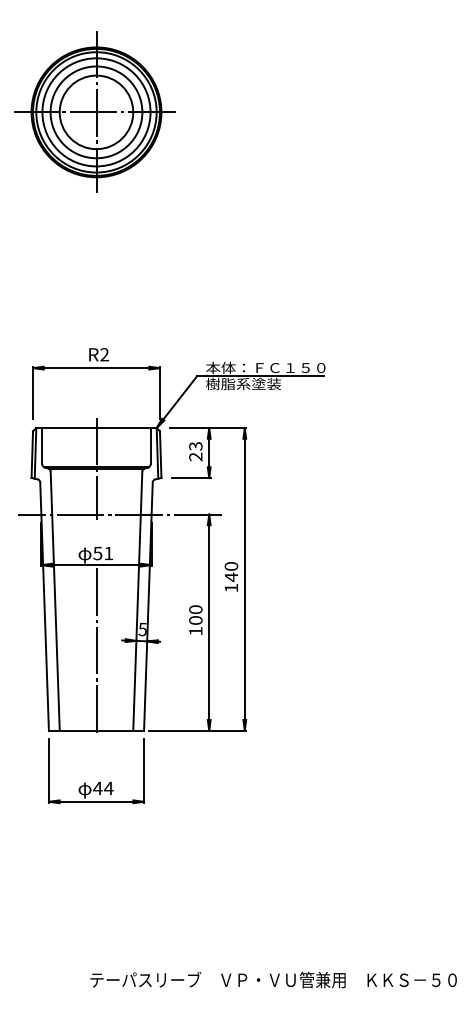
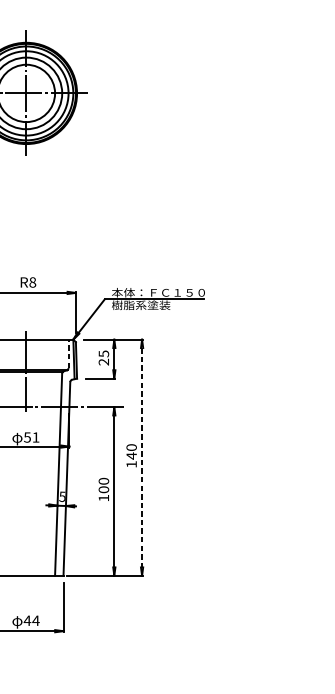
text: (104, 354) -> (32, 282), R2 -> R8
line: (150, 445) -> (68, 353), solid -> dashed
text: (195, 446) -> (103, 354), 23 -> 25
line: (244, 579) -> (141, 457), solid -> dashed
line: (96, 652) -> (26, 514), removed

